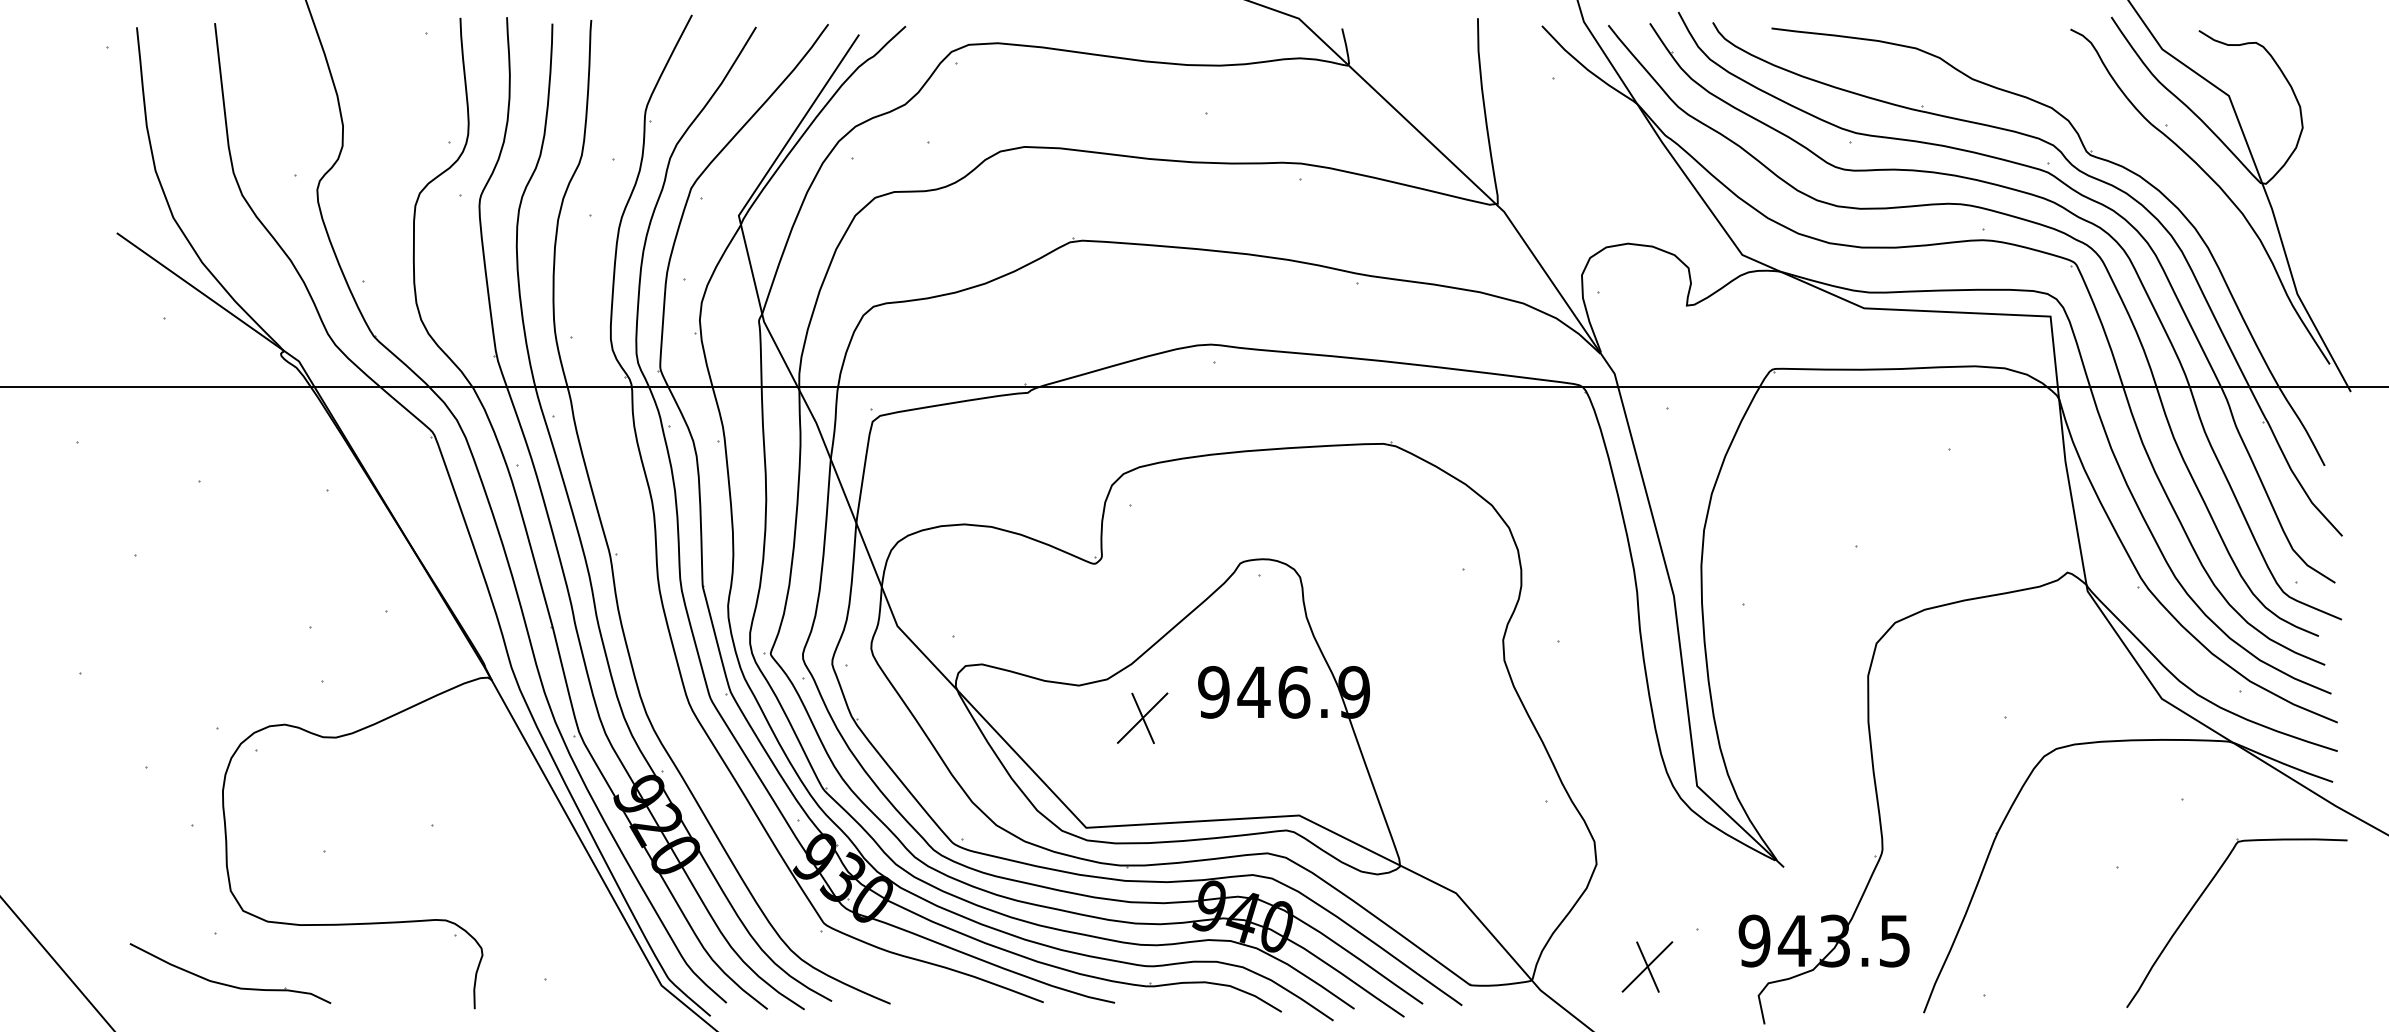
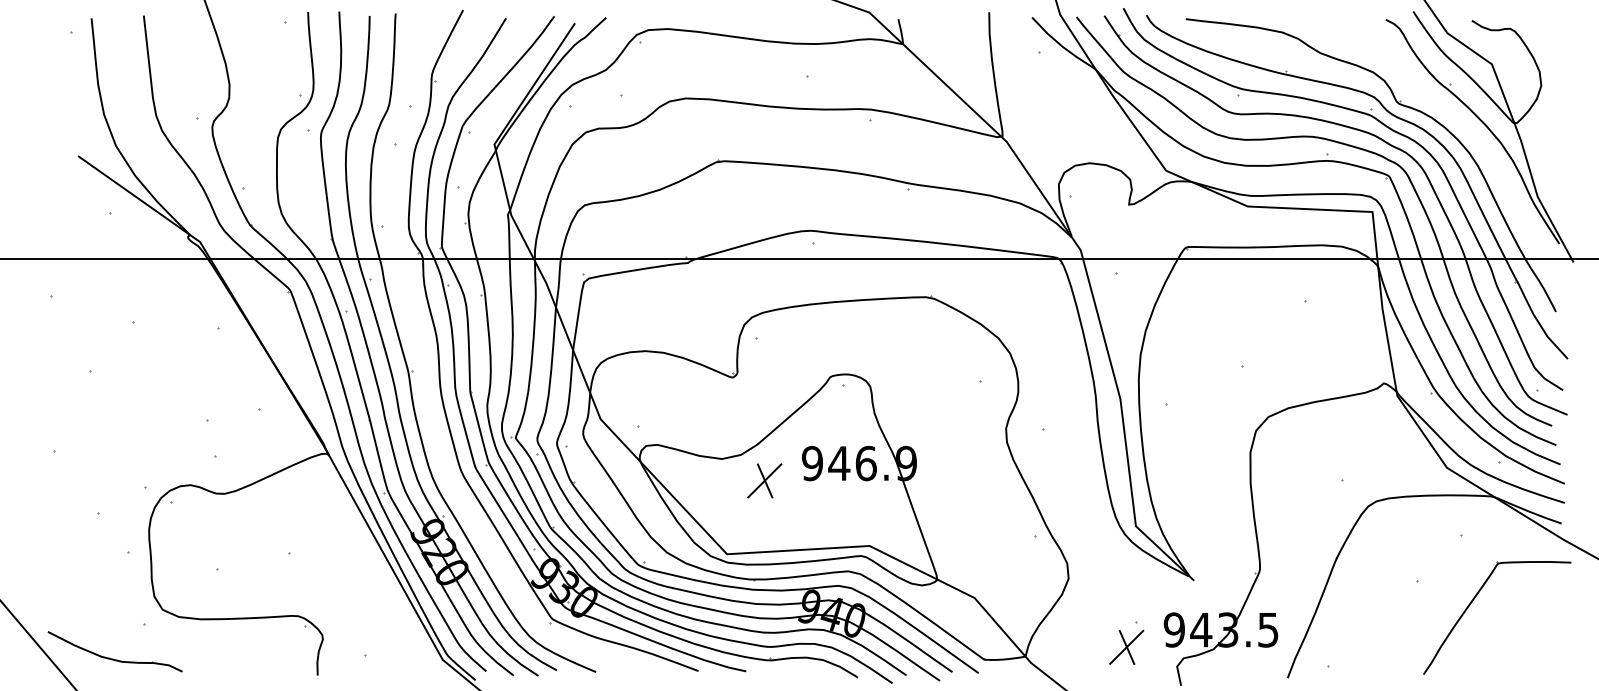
part: (1647, 965) -> (1126, 646), moved
part: (227, 983) -> (113, 658), moved

